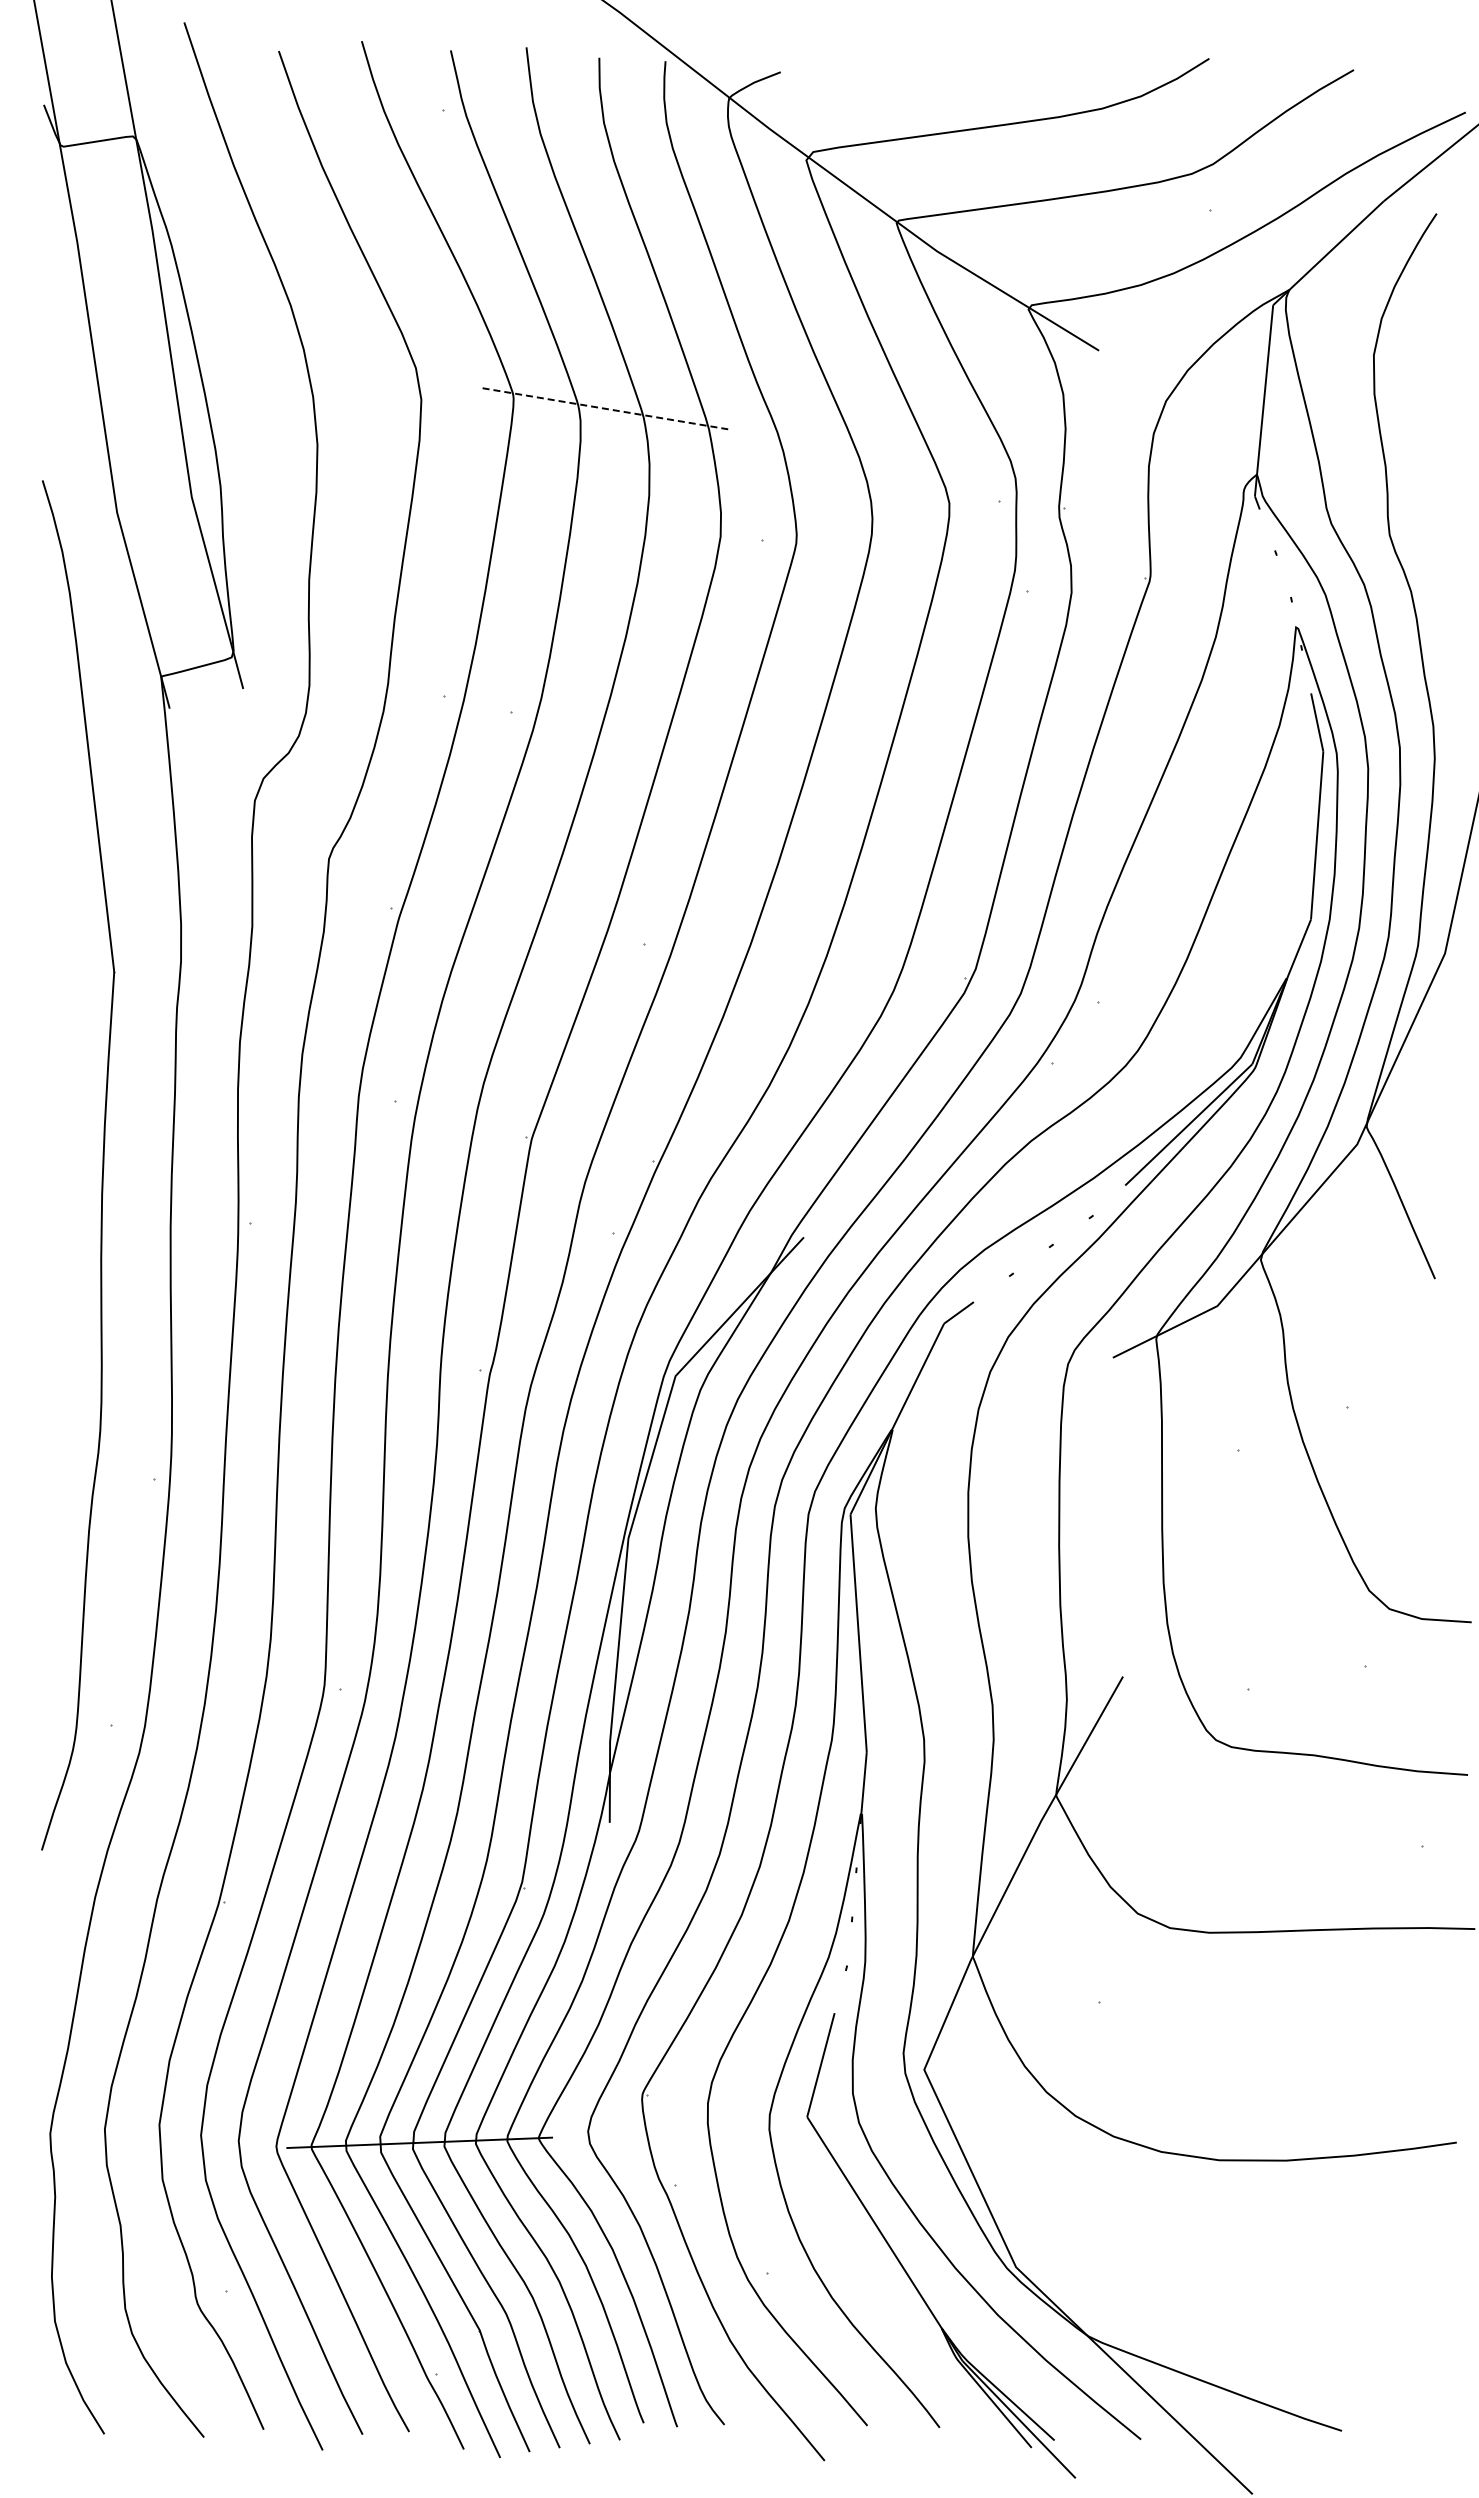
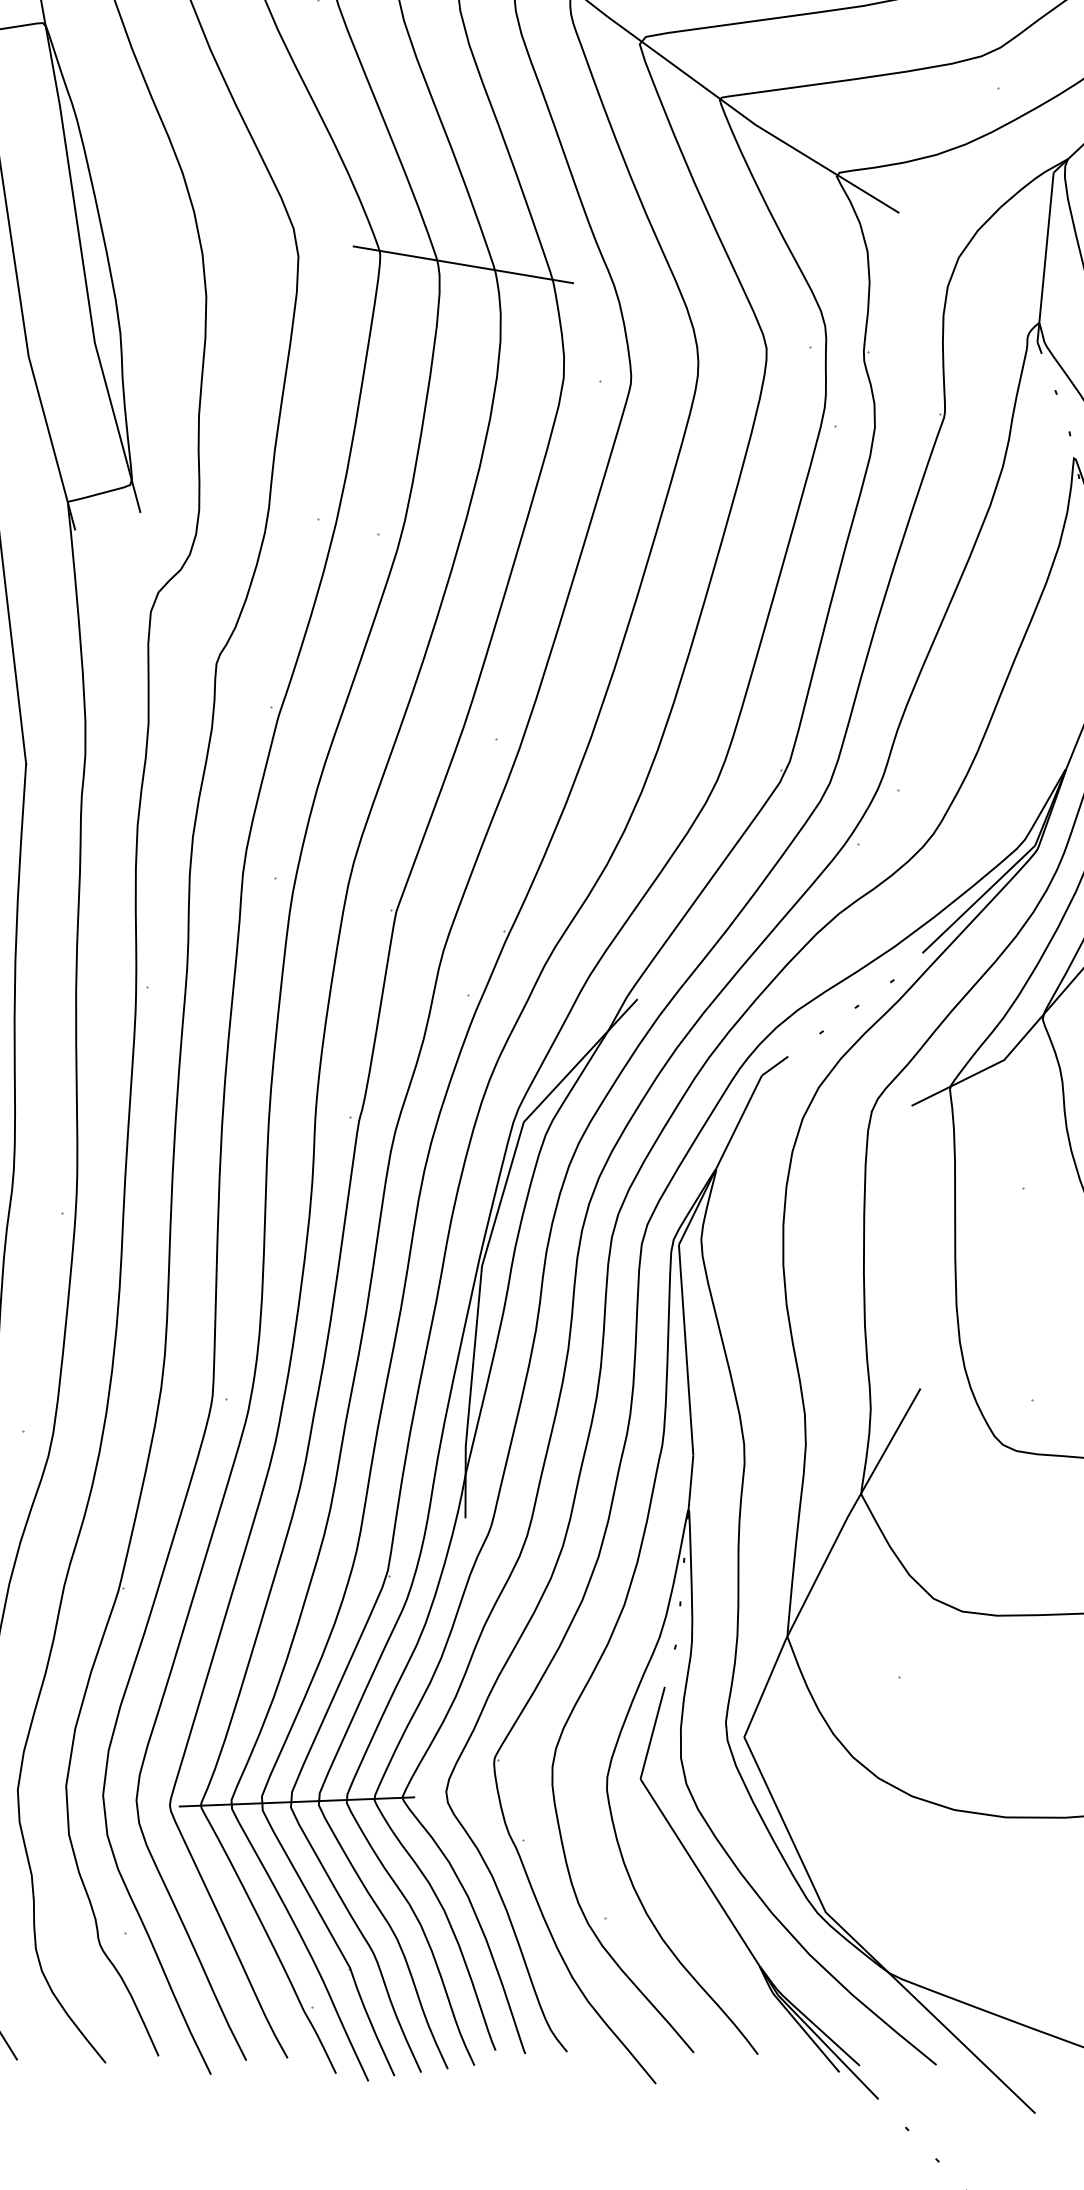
line: (607, 409) -> (463, 265), dashed -> solid

